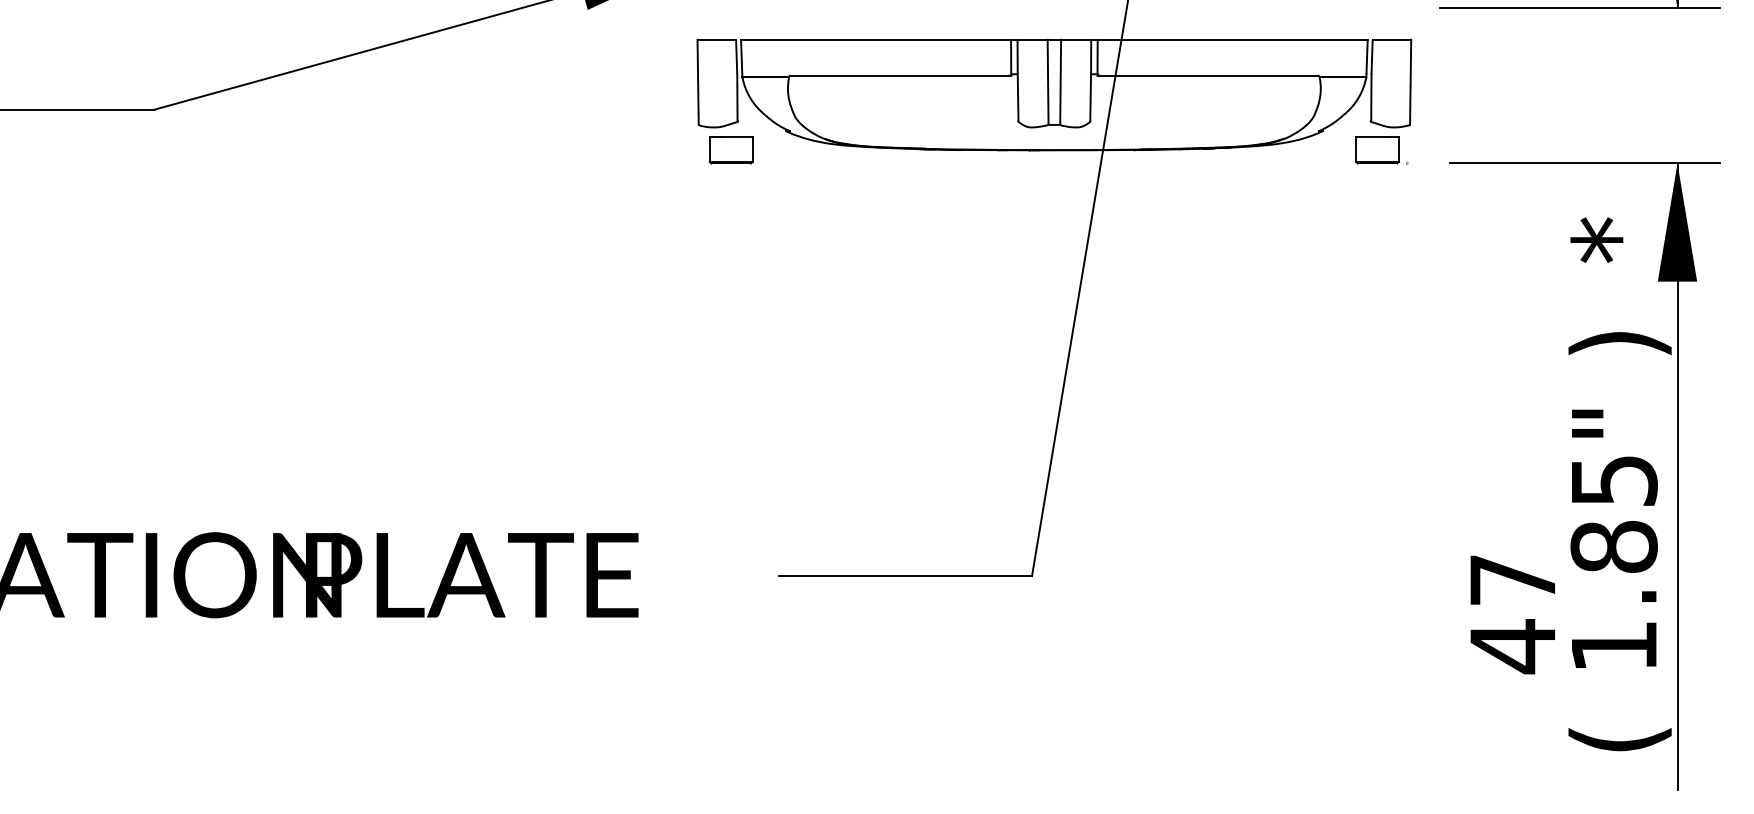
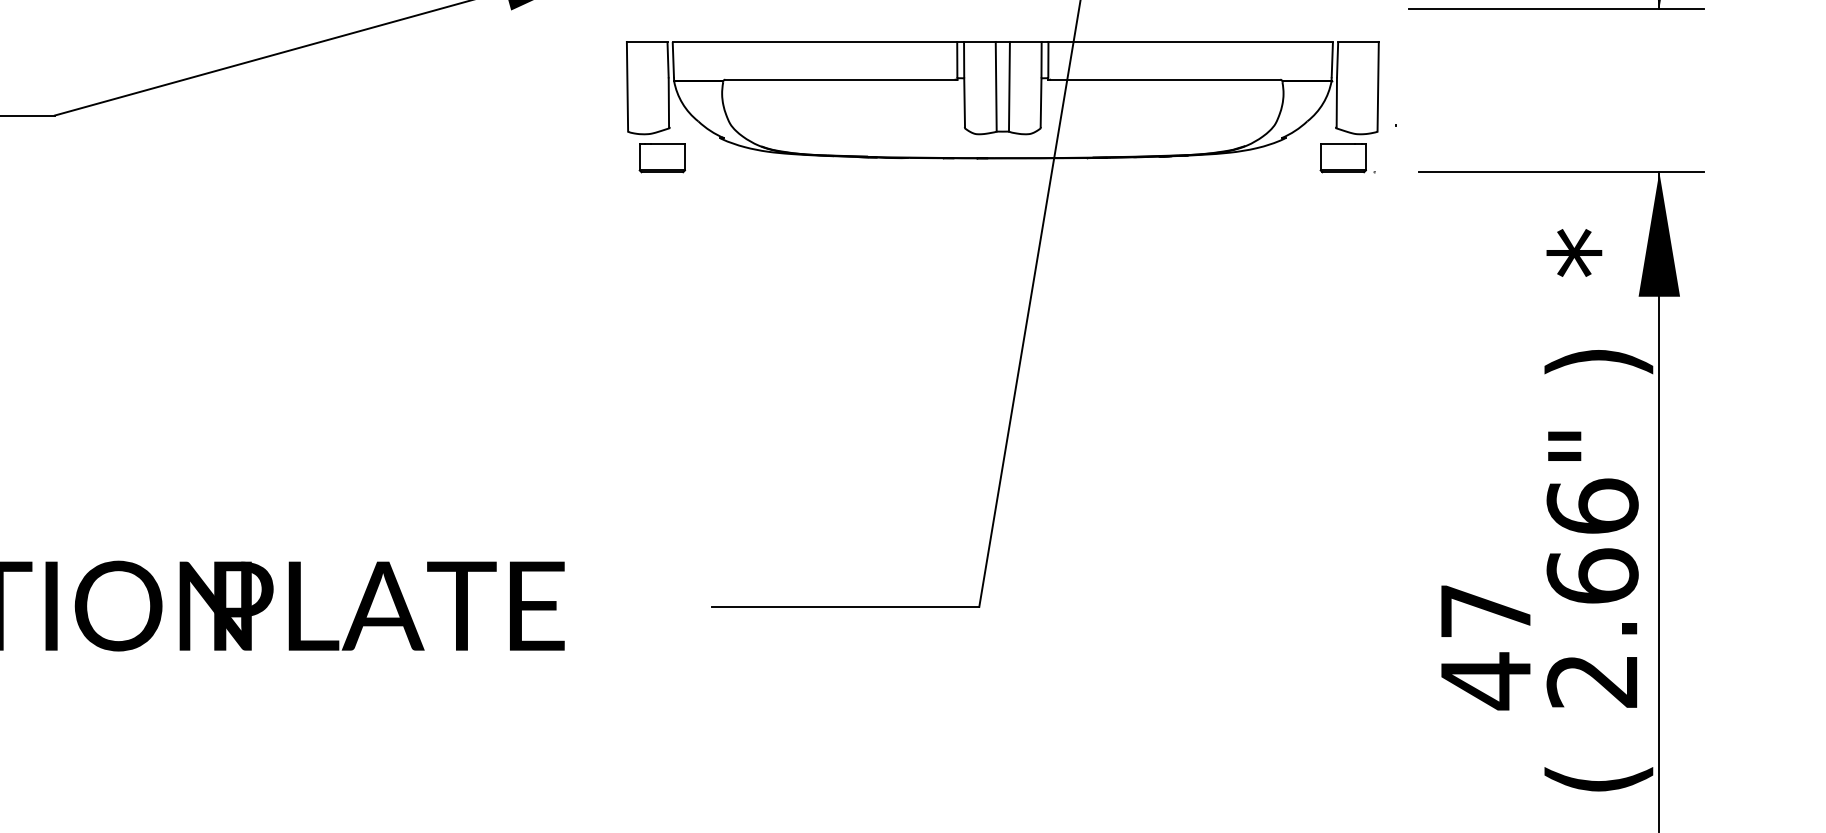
text: (1613, 562) -> (1591, 592), 1.85" -> 2.66"

